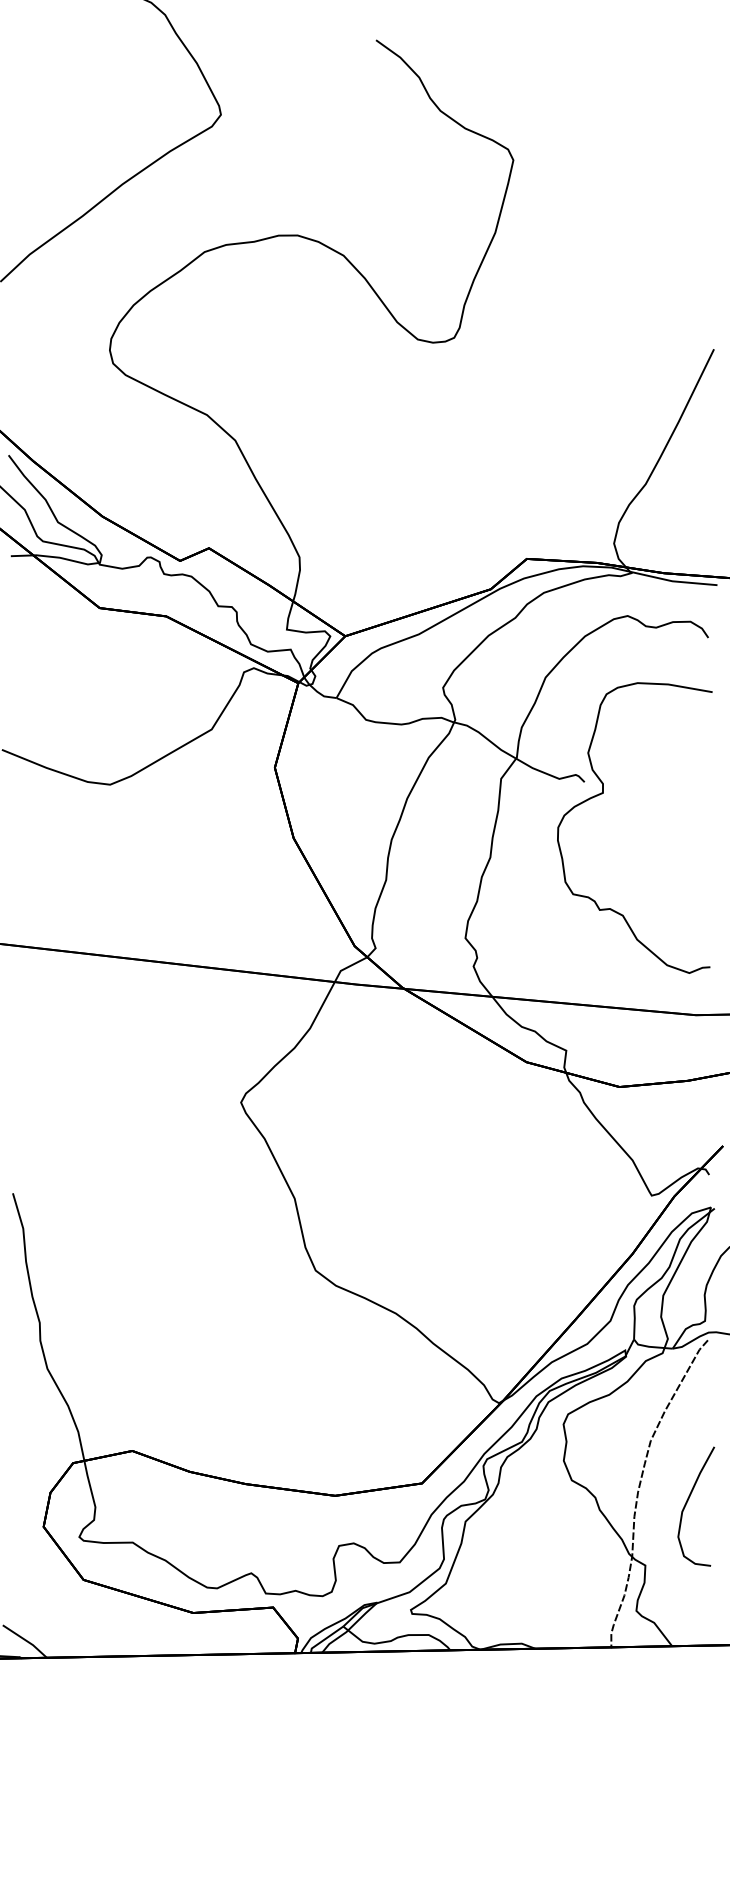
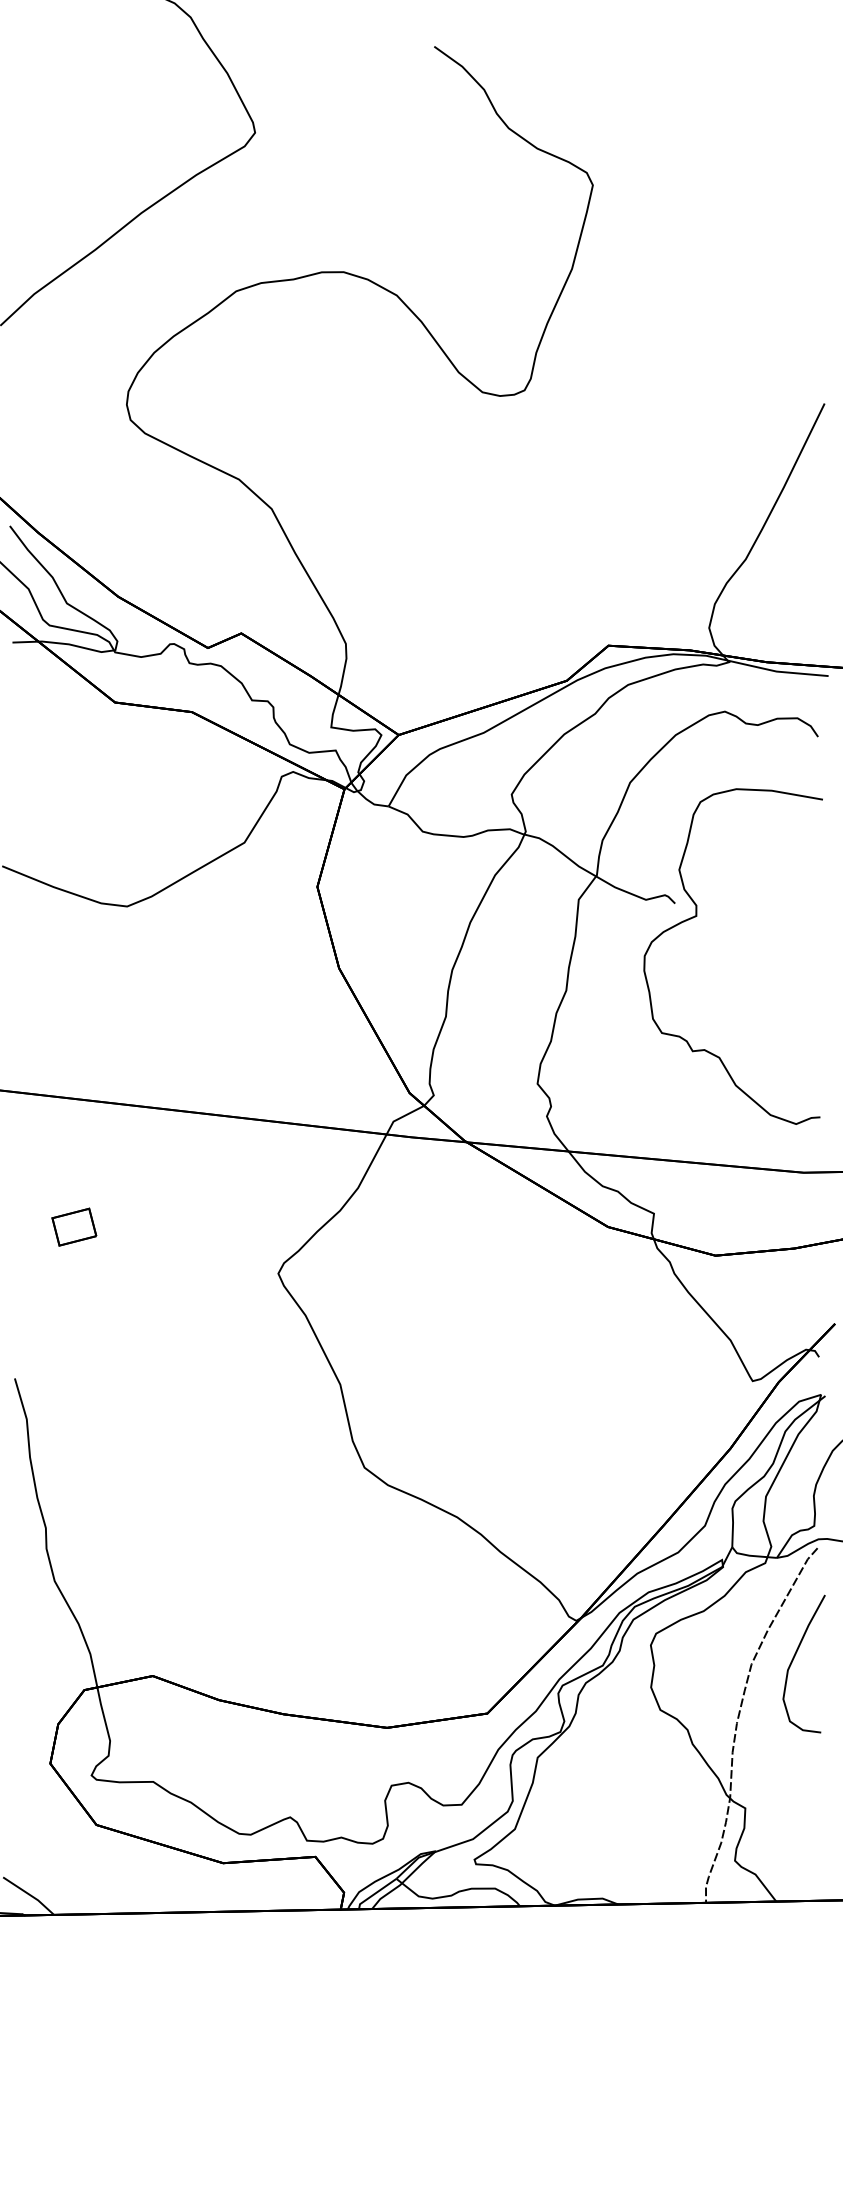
part: (64, 1062) -> (74, 1227), added
curve: (688, 1501) -> (795, 1658), moved

